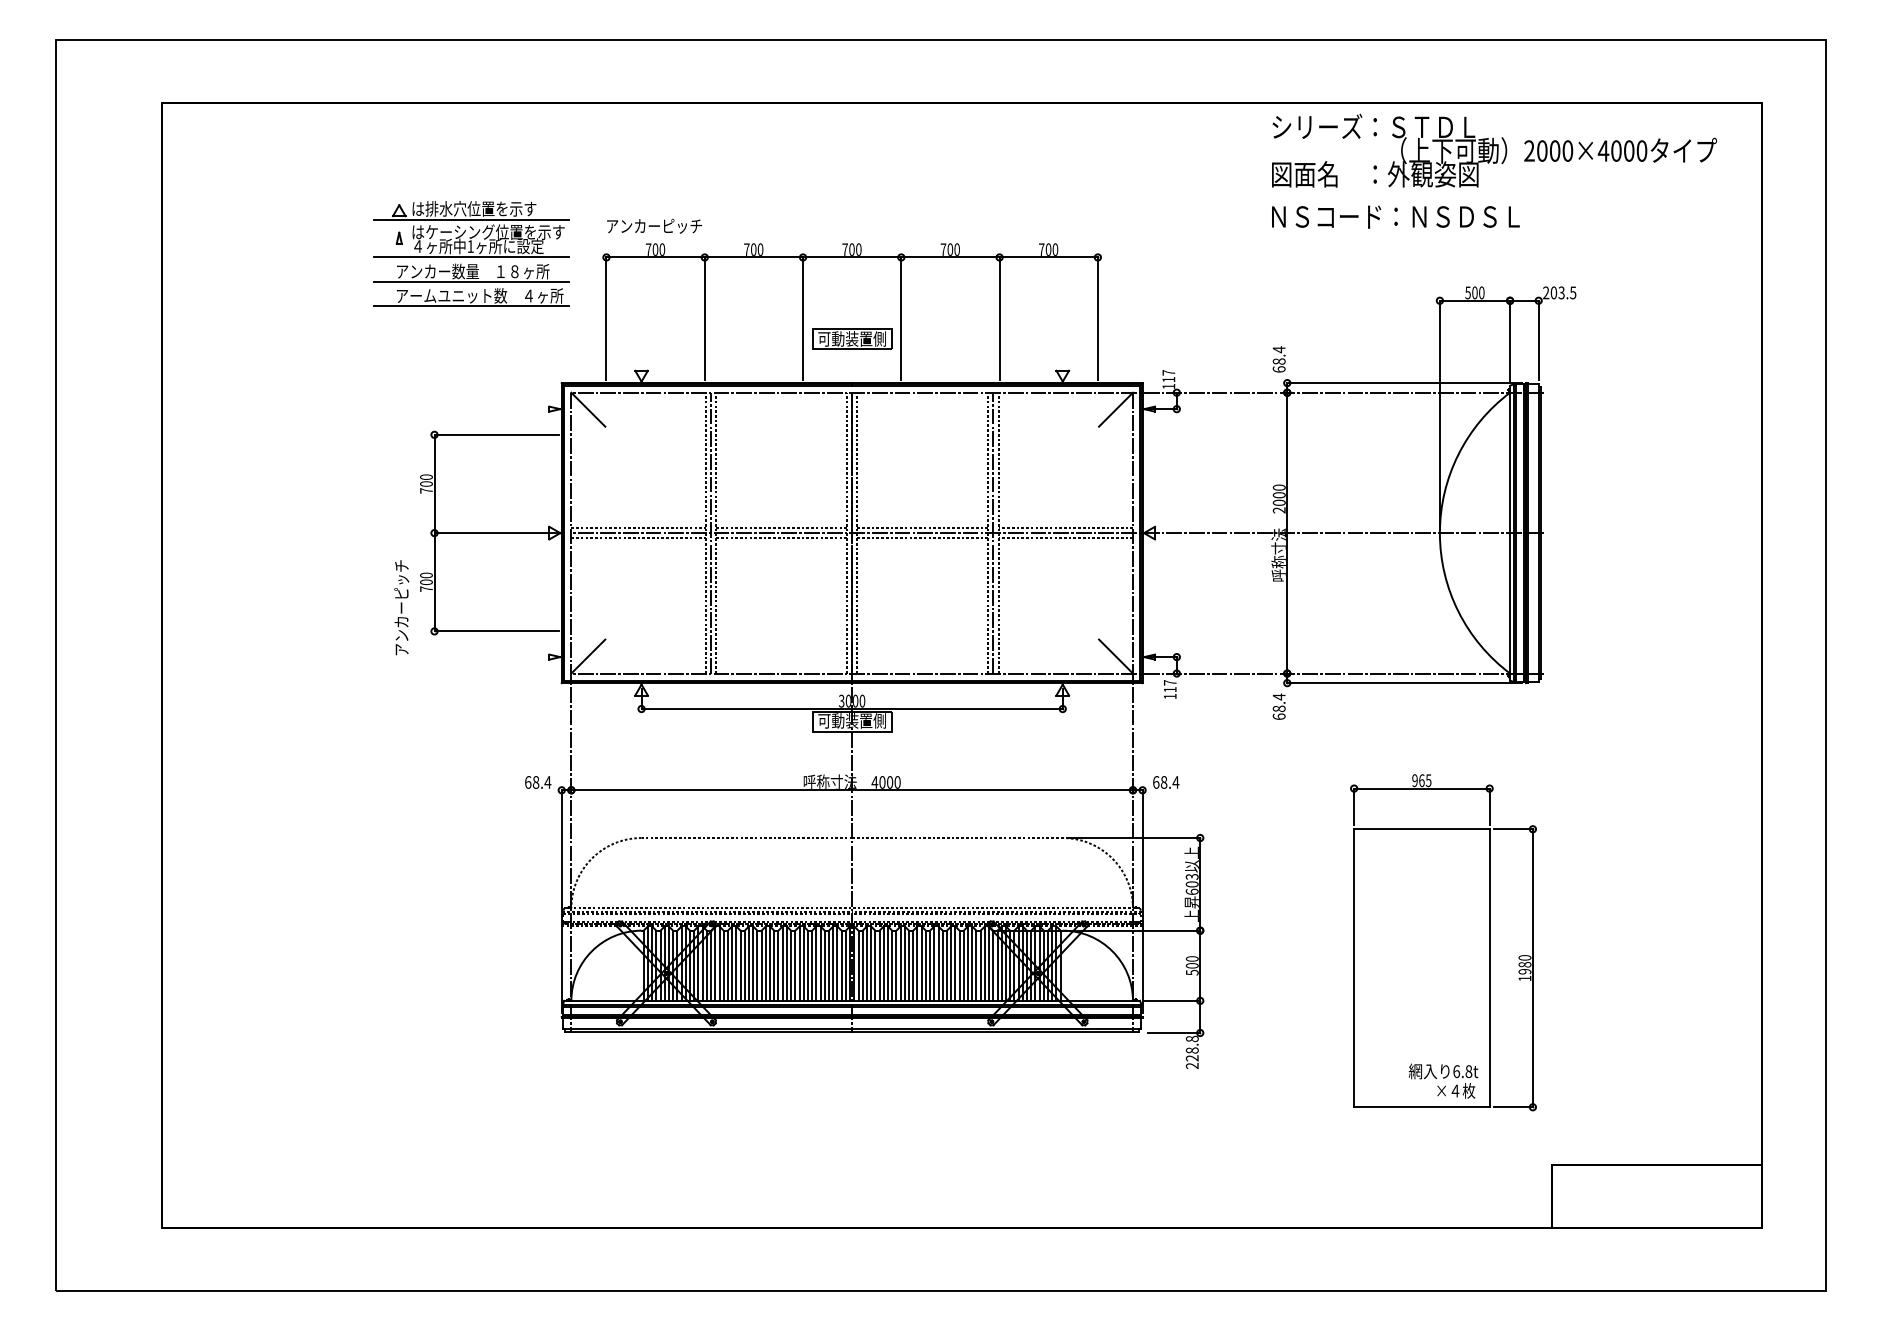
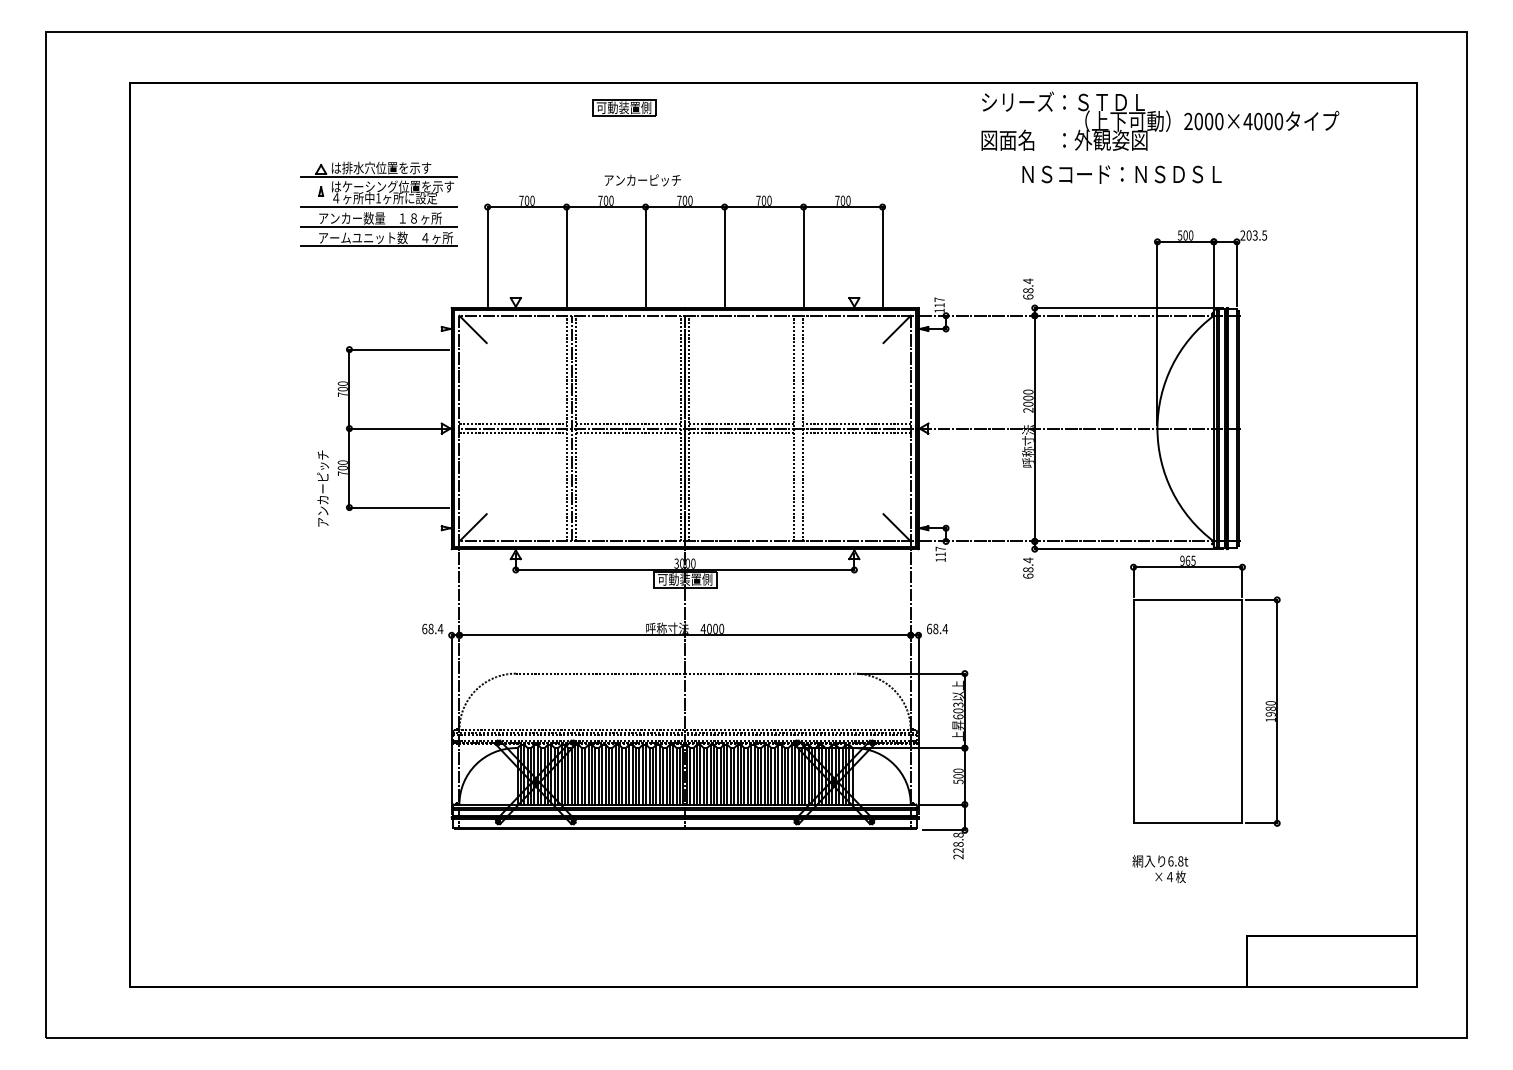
text: (1494, 150) -> (1160, 121), moved
text: (654, 225) -> (642, 179), moved
part: (852, 338) -> (624, 107), moved
line: (993, 532) -> (798, 428), removed
part: (1443, 942) -> (1205, 690), moved

